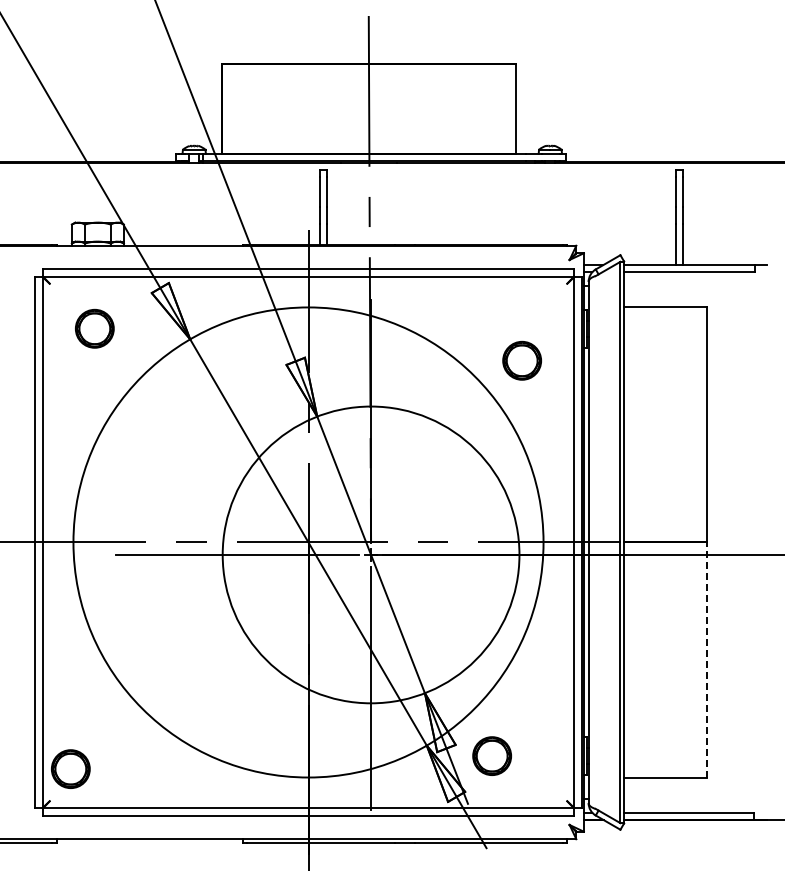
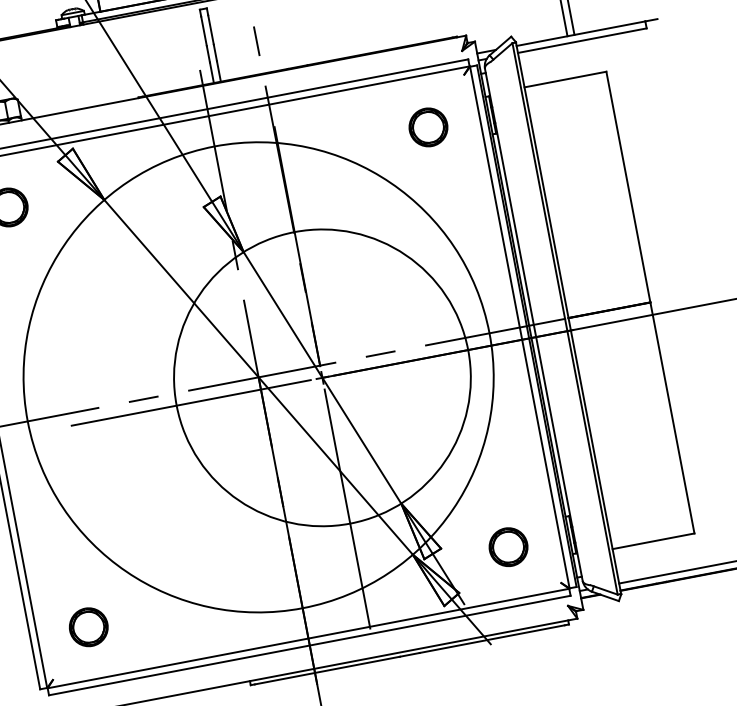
part: (521, 360) -> (427, 127), moved
line: (707, 660) -> (672, 418), dashed -> solid
part: (491, 755) -> (507, 546), moved
part: (70, 768) -> (88, 626), moved

